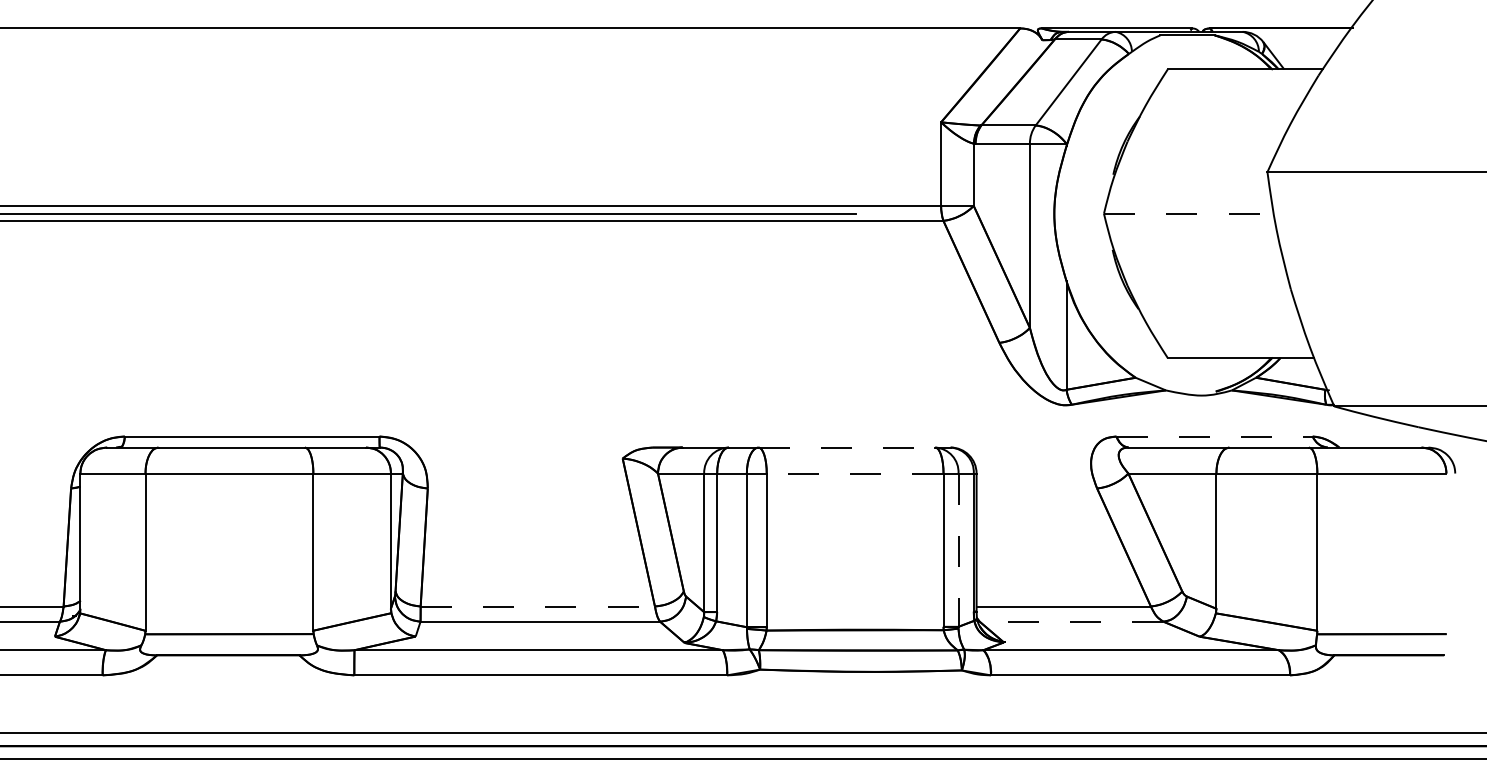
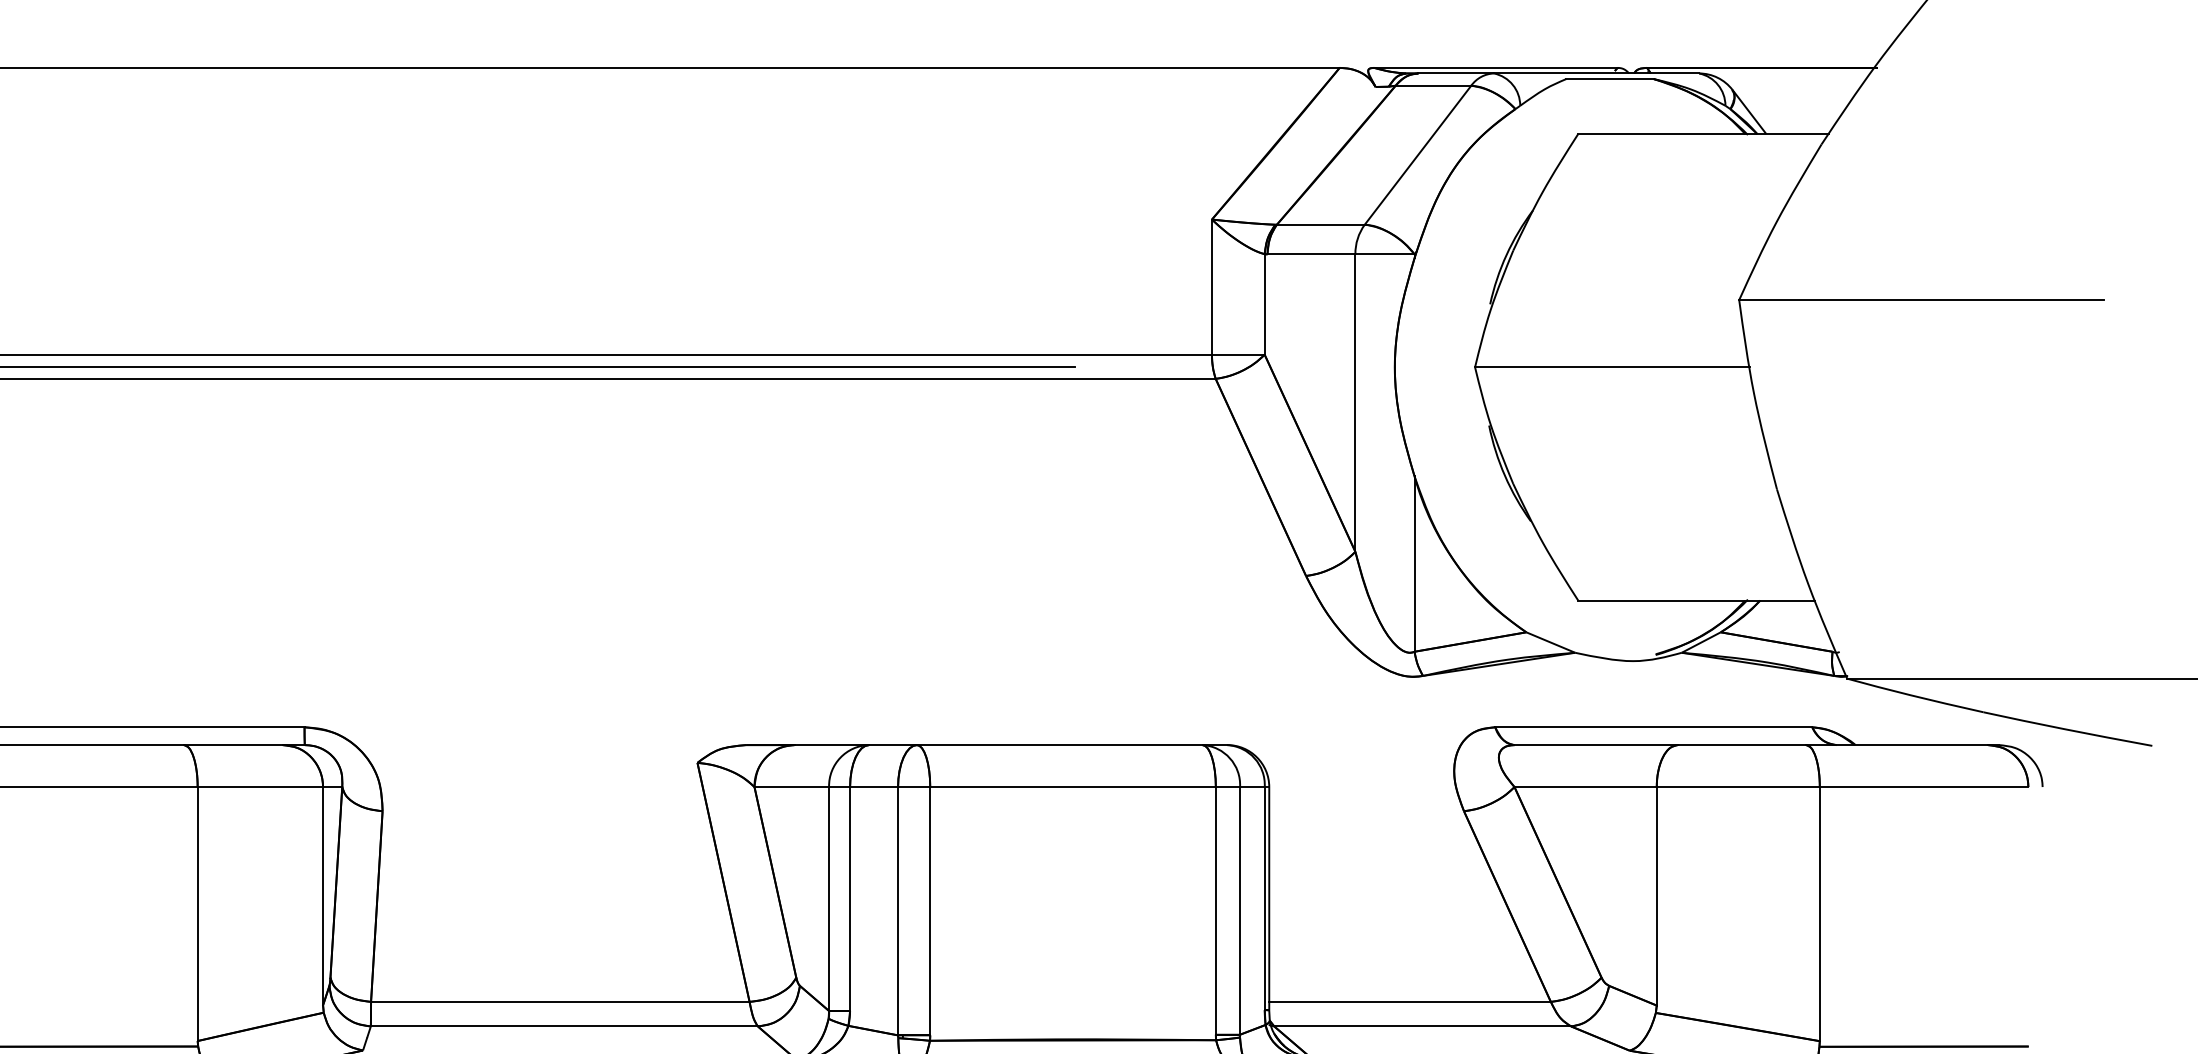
line: (1189, 213) -> (1613, 366), dashed -> solid
line: (1215, 436) -> (1655, 727), dashed -> solid
line: (847, 447) -> (1060, 744), dashed -> solid
line: (854, 473) -> (1071, 786), dashed -> solid
line: (958, 550) -> (1240, 911), dashed -> solid
line: (538, 606) -> (561, 1001), dashed -> solid
line: (1071, 621) -> (1422, 1026), dashed -> solid

